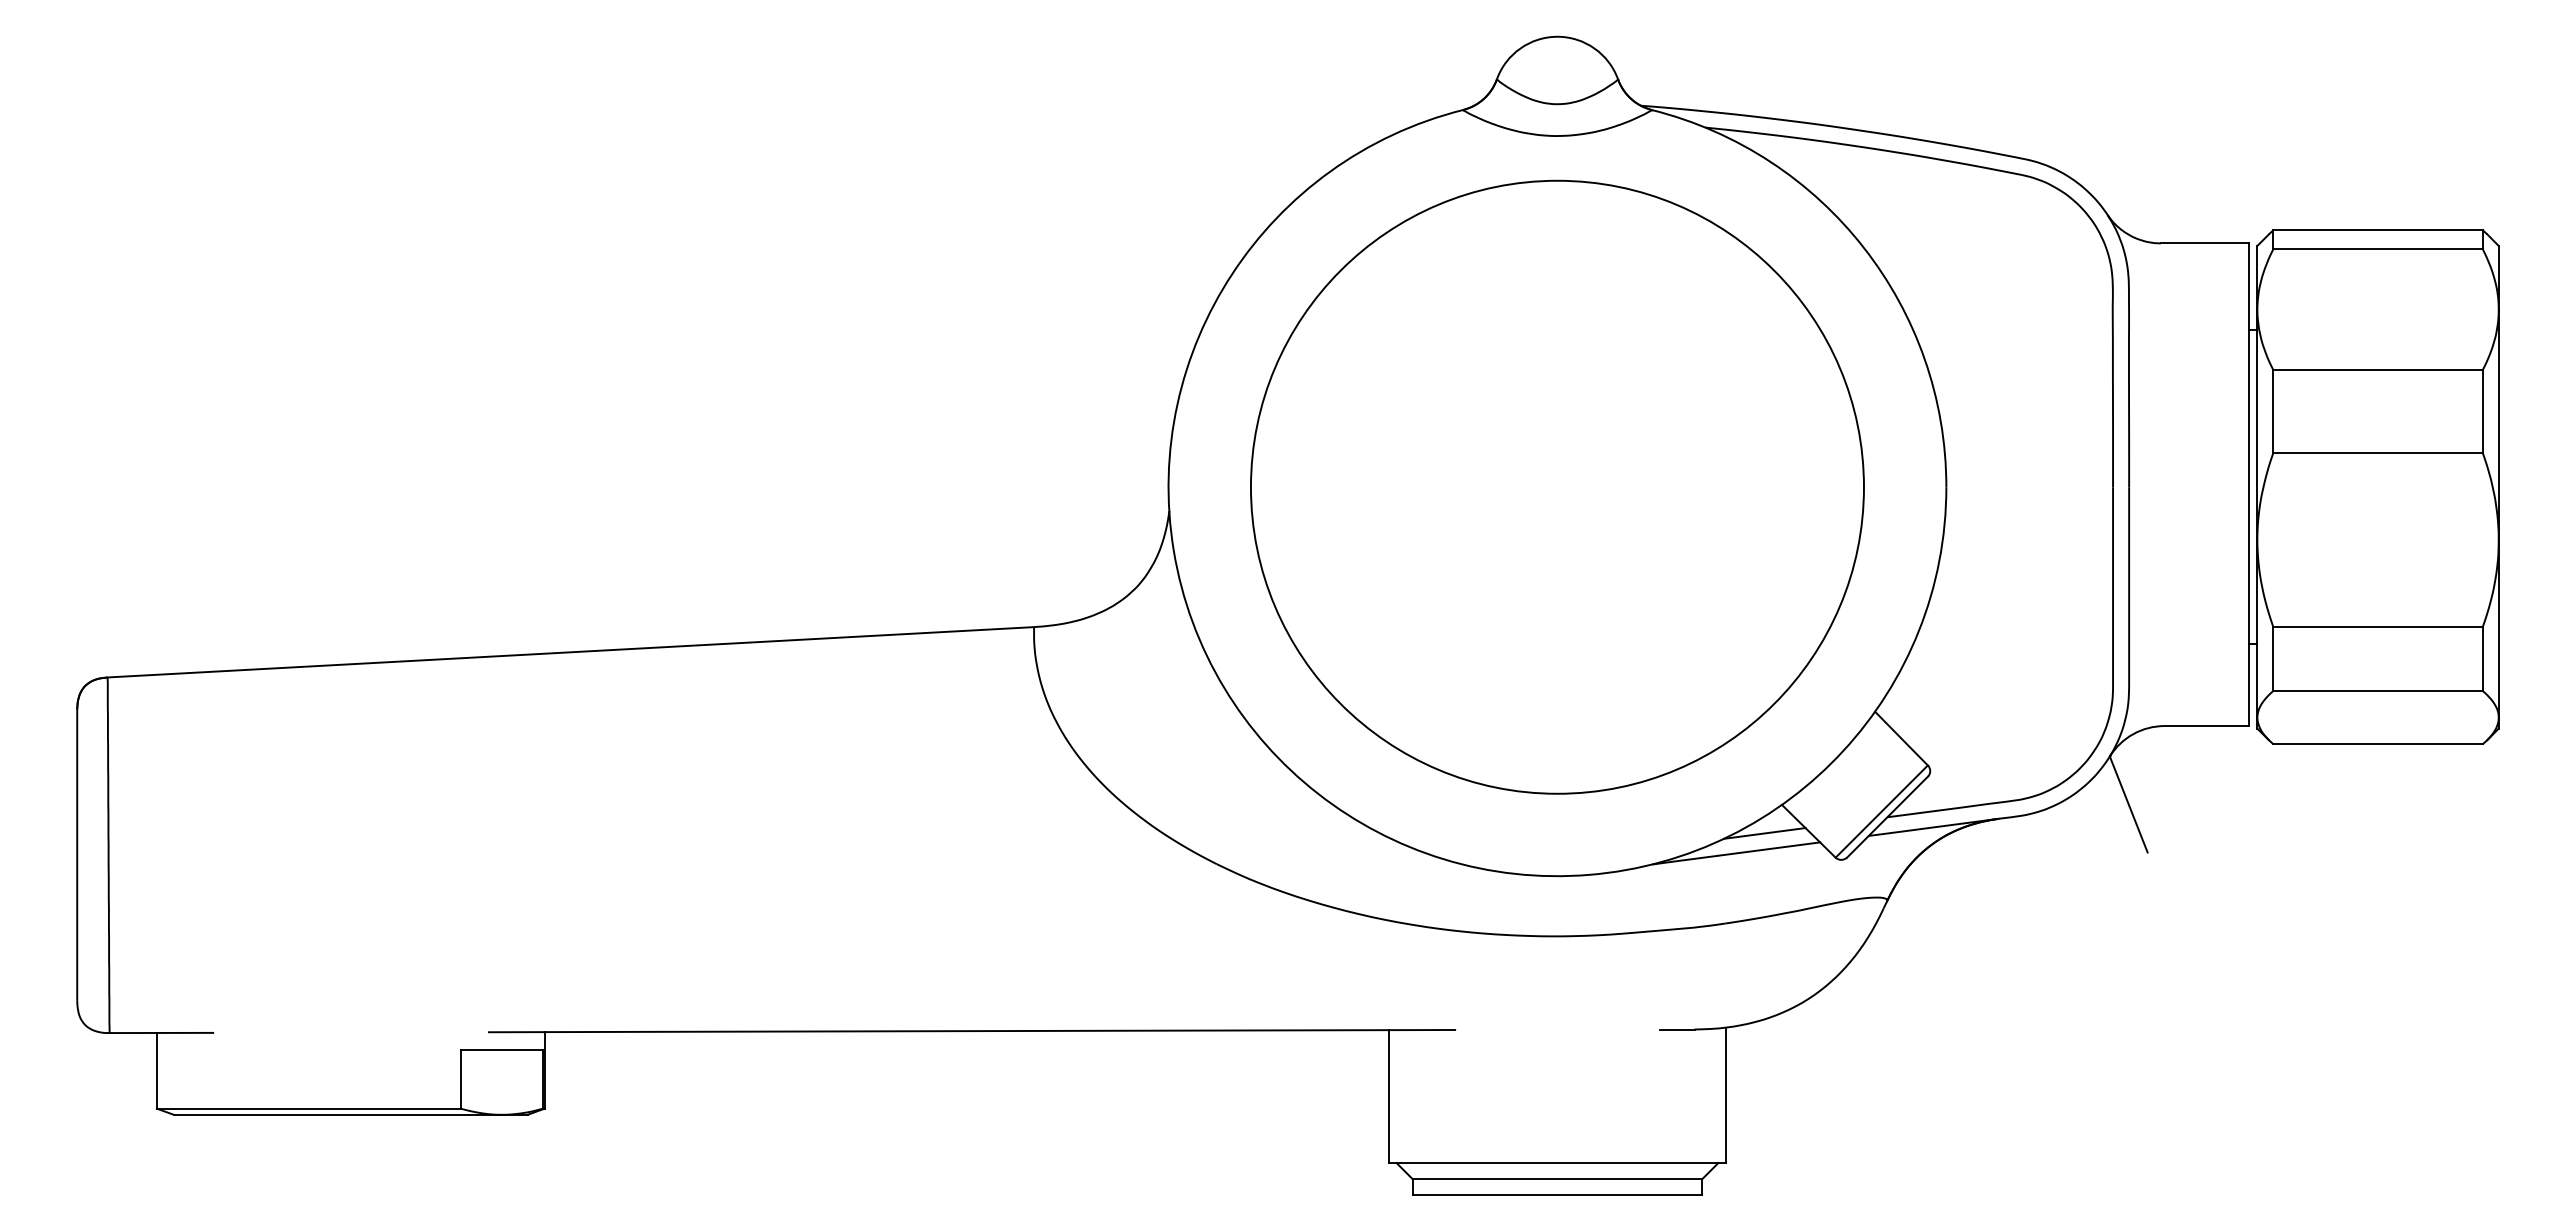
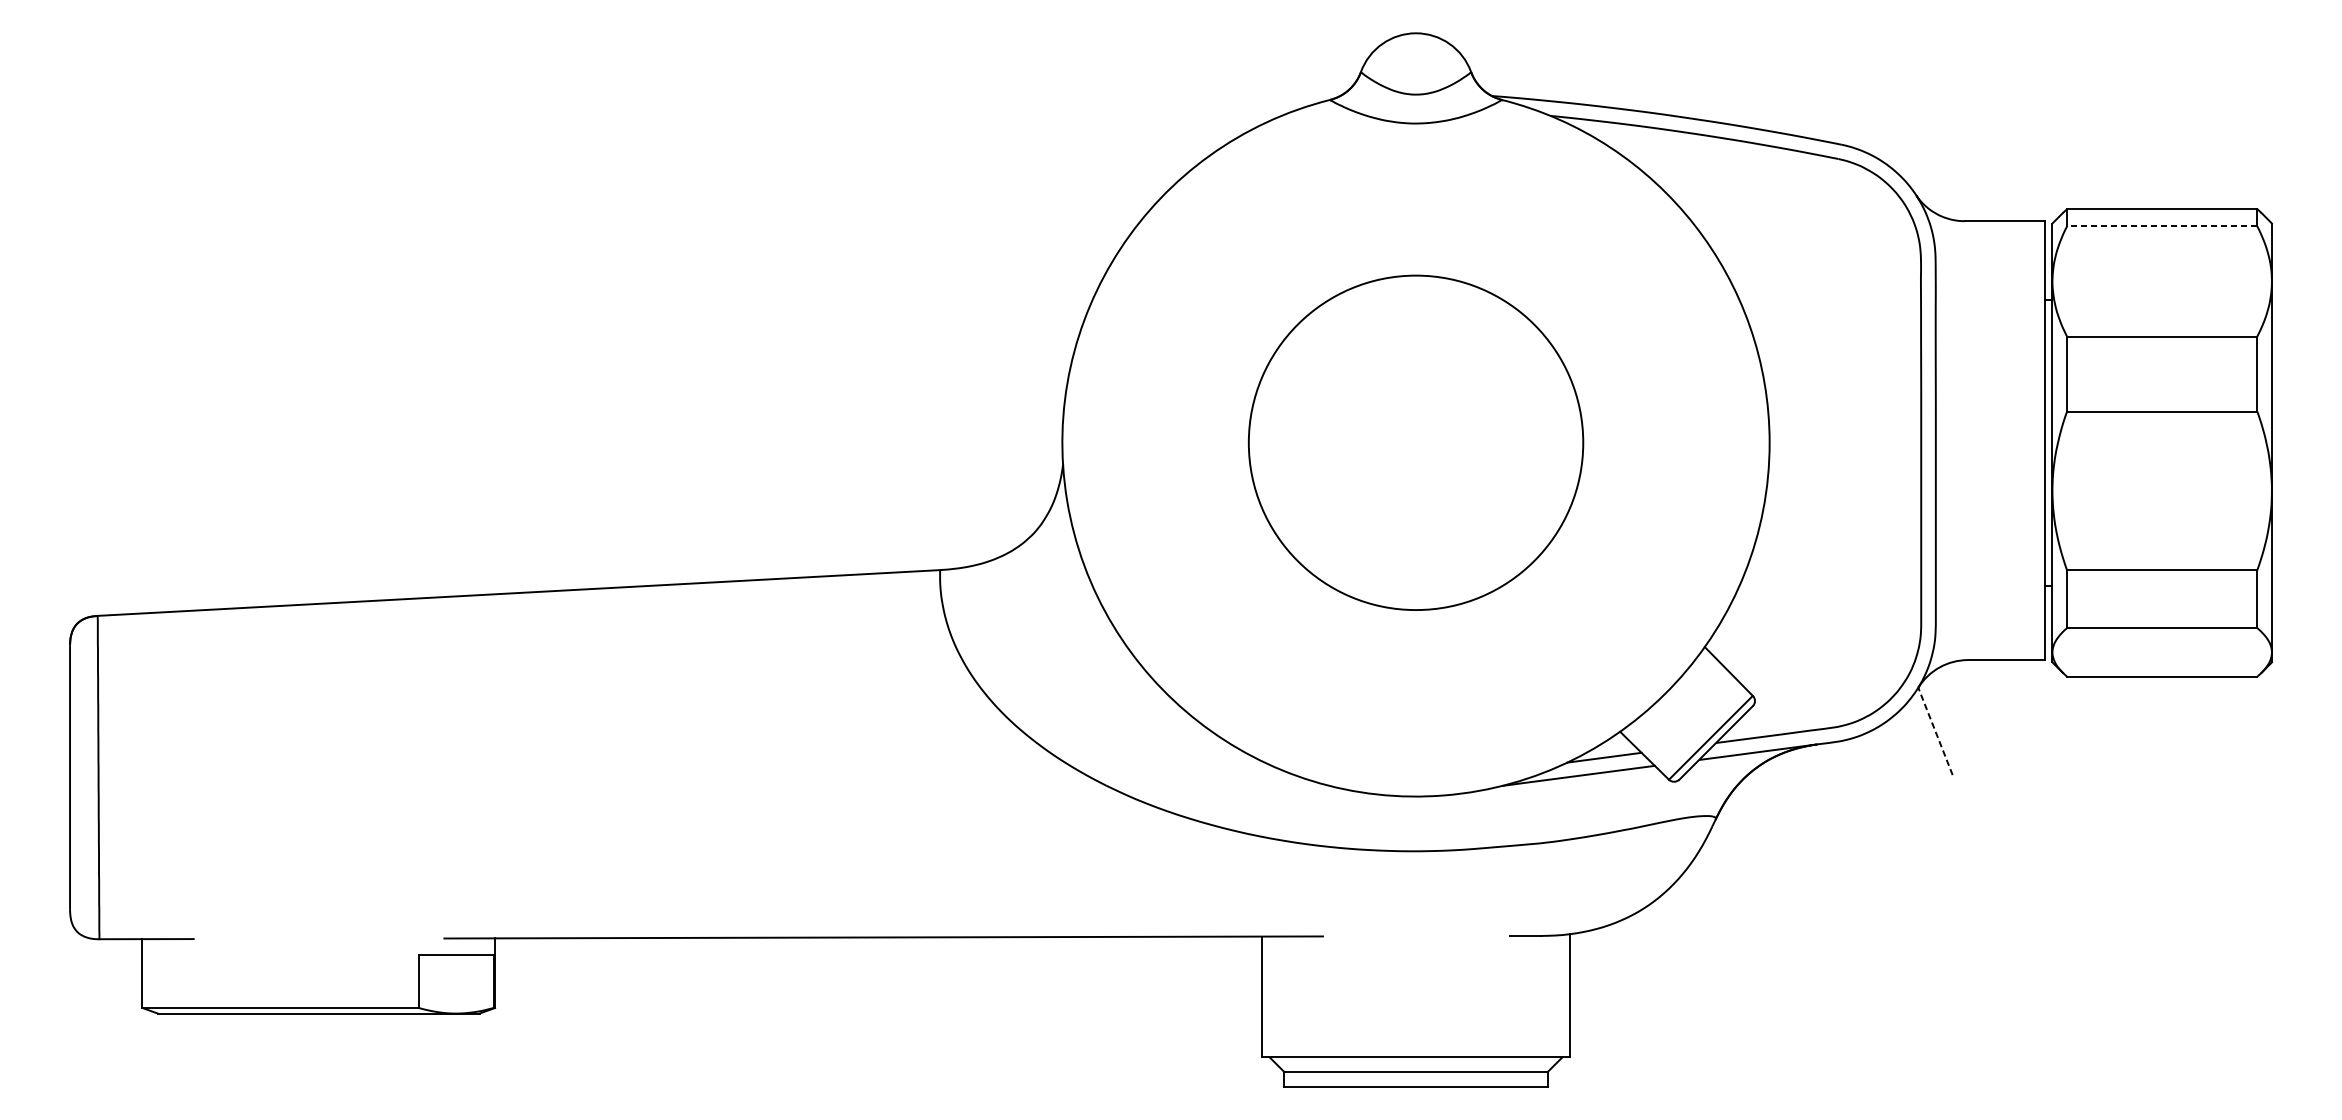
line: (2378, 249) -> (2162, 226), solid -> dashed
circle: (1557, 486) -> (1416, 442), size x0.6
line: (2128, 804) -> (1935, 731), solid -> dashed

